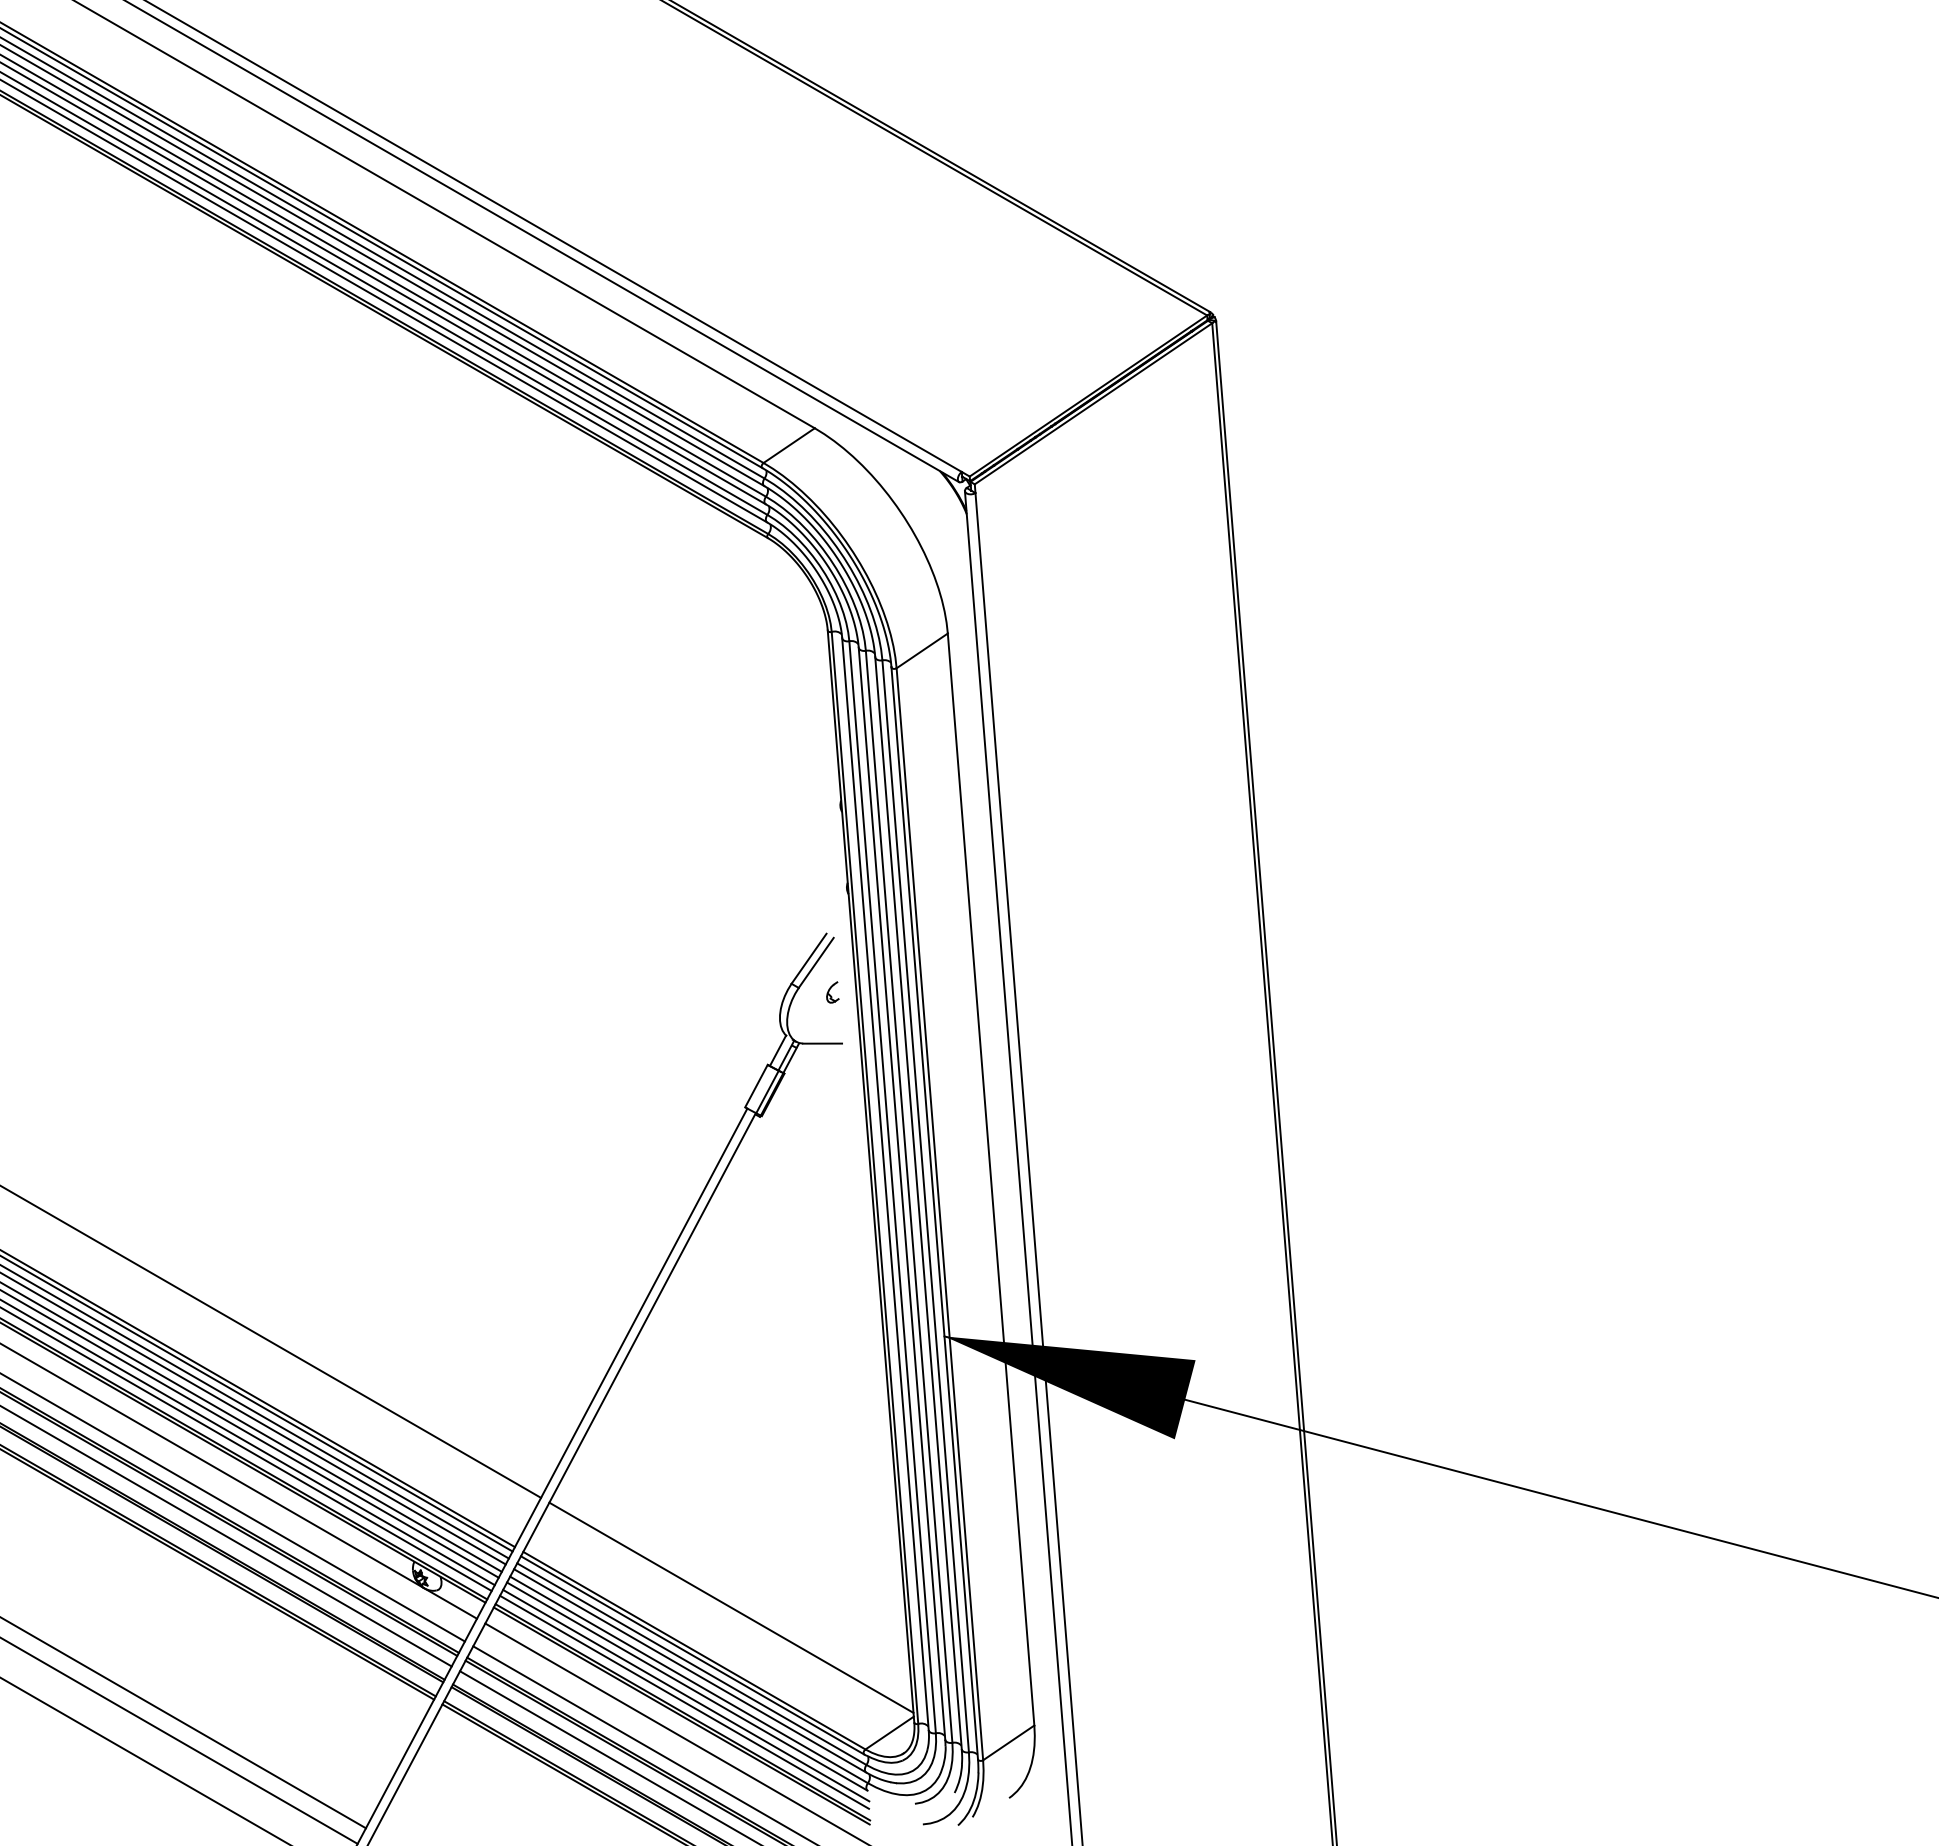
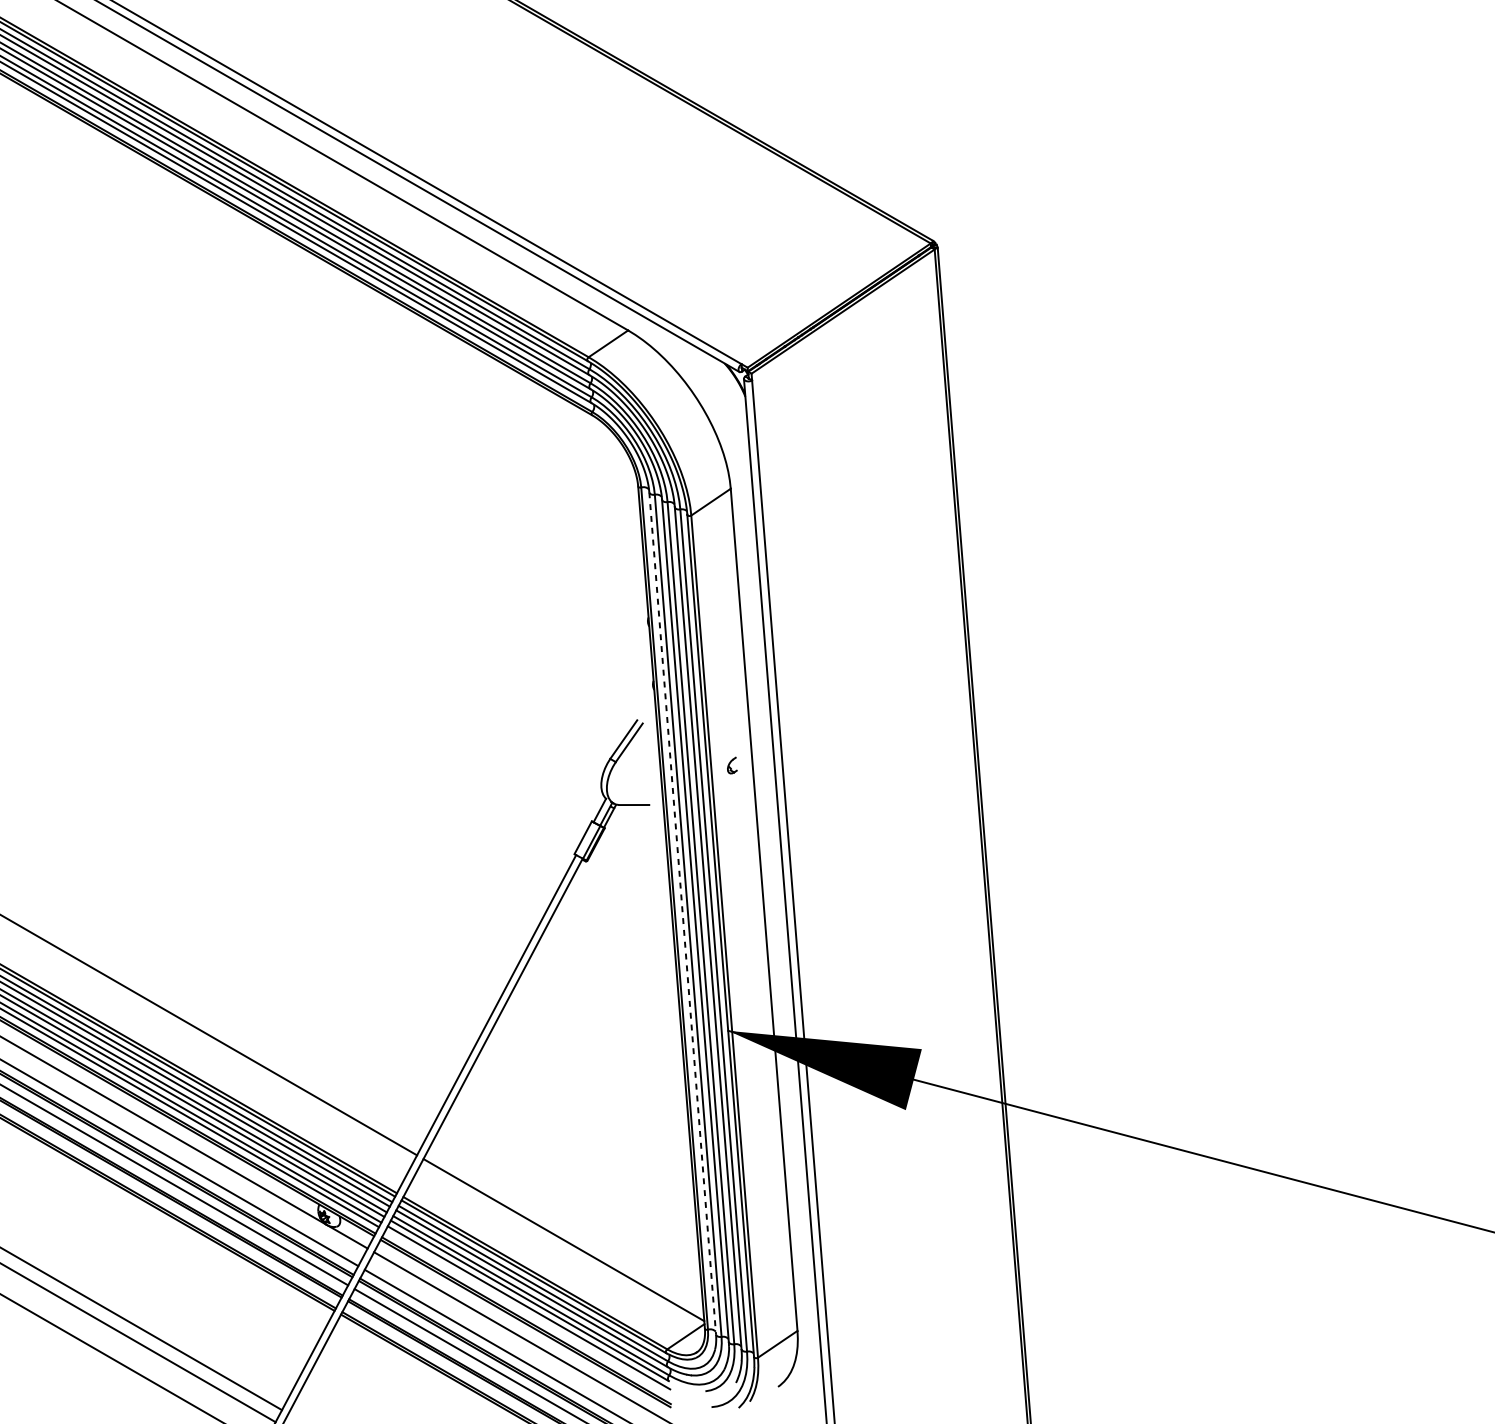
part: (832, 992) -> (732, 765), moved
line: (885, 1184) -> (682, 913), solid -> dashed
line: (684, 1701) -> (527, 1312), removed

